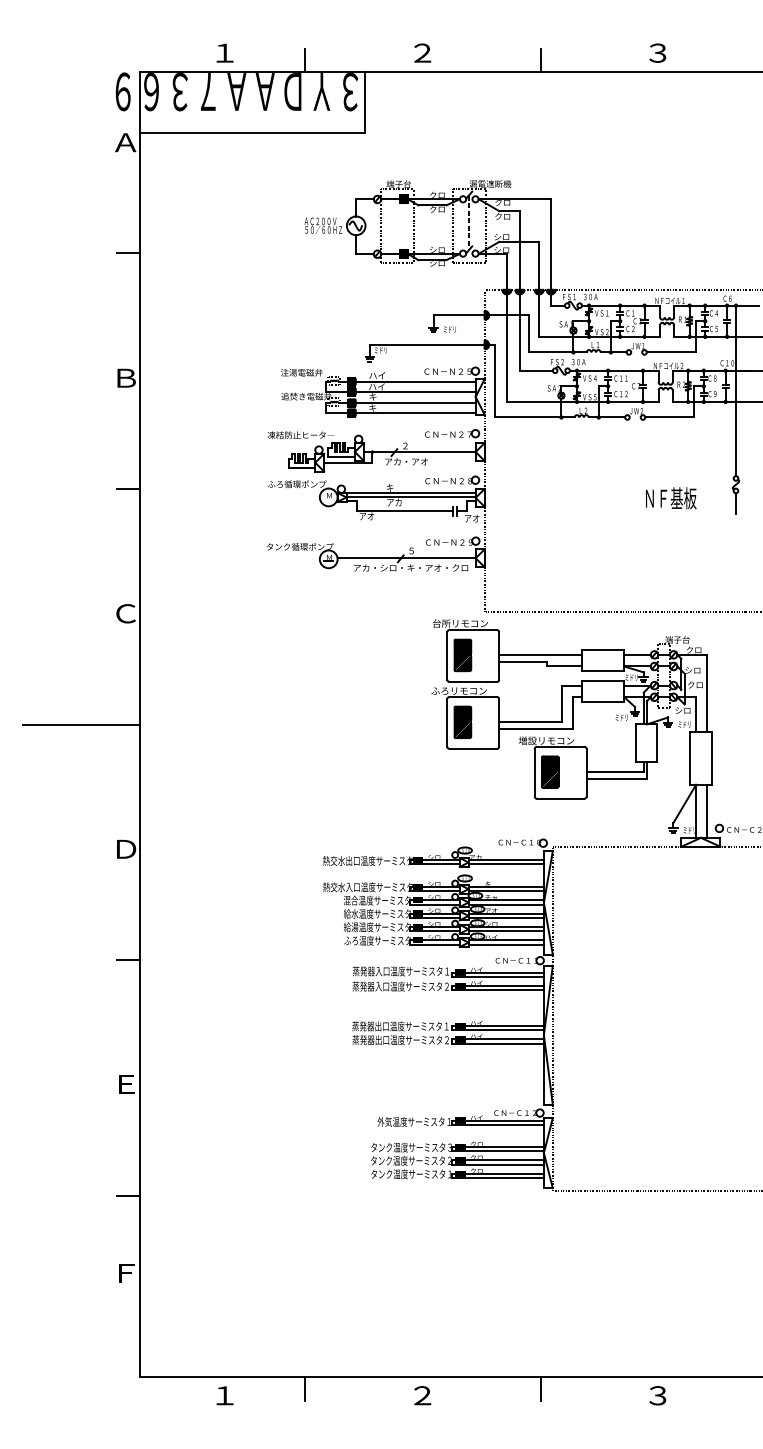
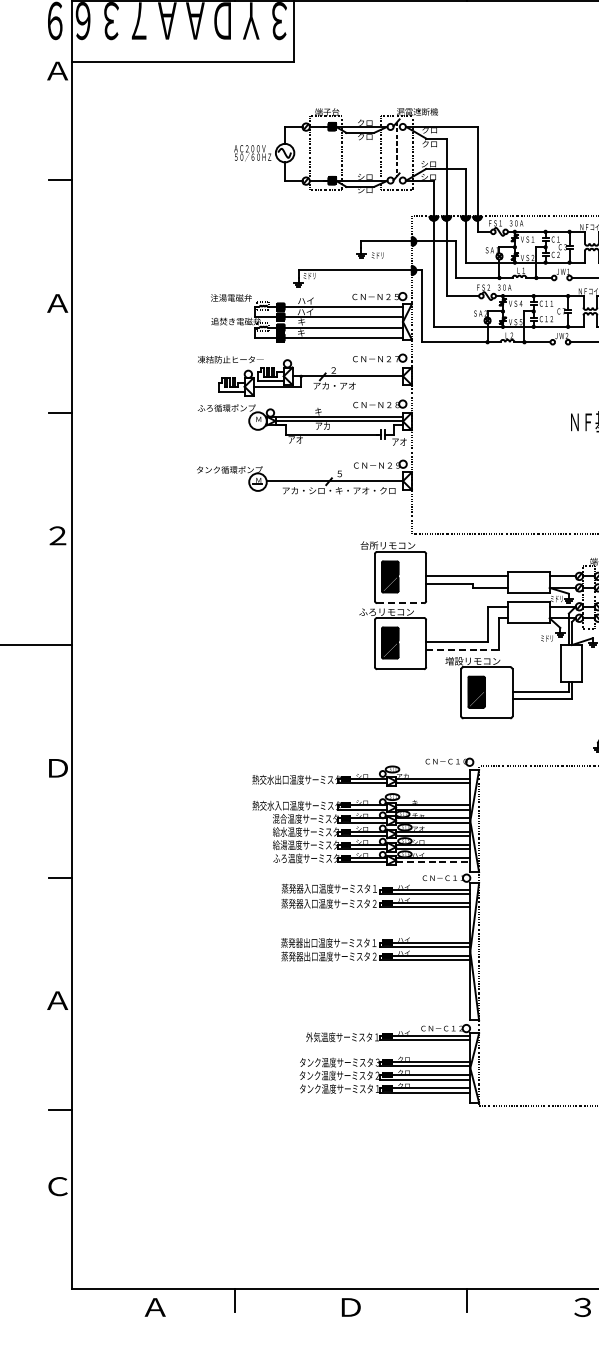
text: (125, 377) -> (57, 302), Ｂ -> Ａ
text: (125, 613) -> (57, 535), Ｃ -> ２
line: (473, 681) -> (400, 602), solid -> dashed
line: (535, 729) -> (462, 650), solid -> dashed
line: (506, 944) -> (433, 862), solid -> dashed
text: (125, 1084) -> (57, 1000), Ｅ -> Ａ
text: (125, 1272) -> (57, 1185), Ｆ -> Ｃ
text: (224, 1395) -> (155, 1307), １ -> Ａ
text: (422, 1395) -> (350, 1307), ２ -> Ｄ

